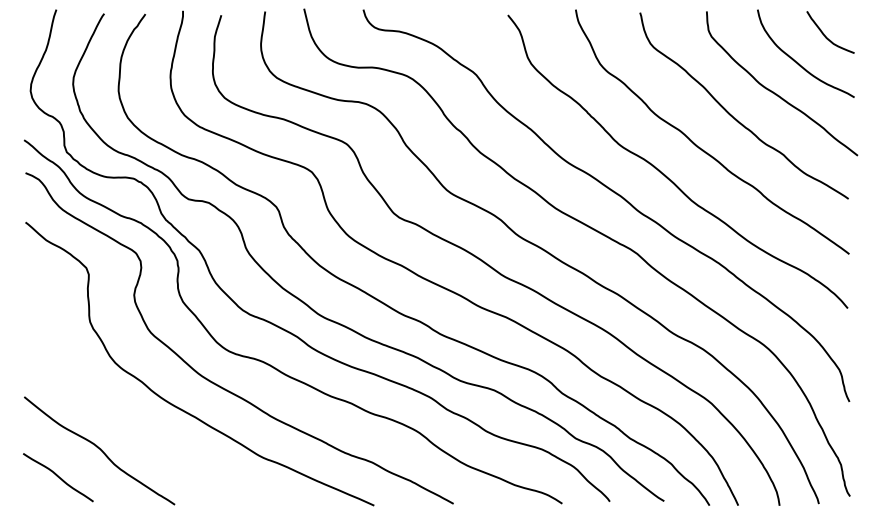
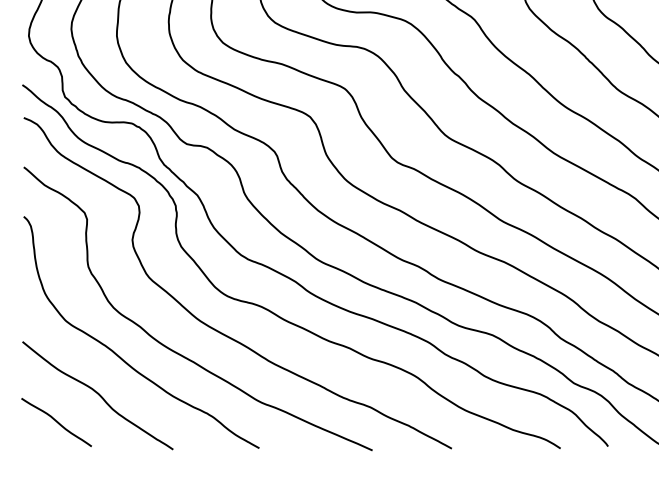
curve: (124, 413) -> (122, 358), added

